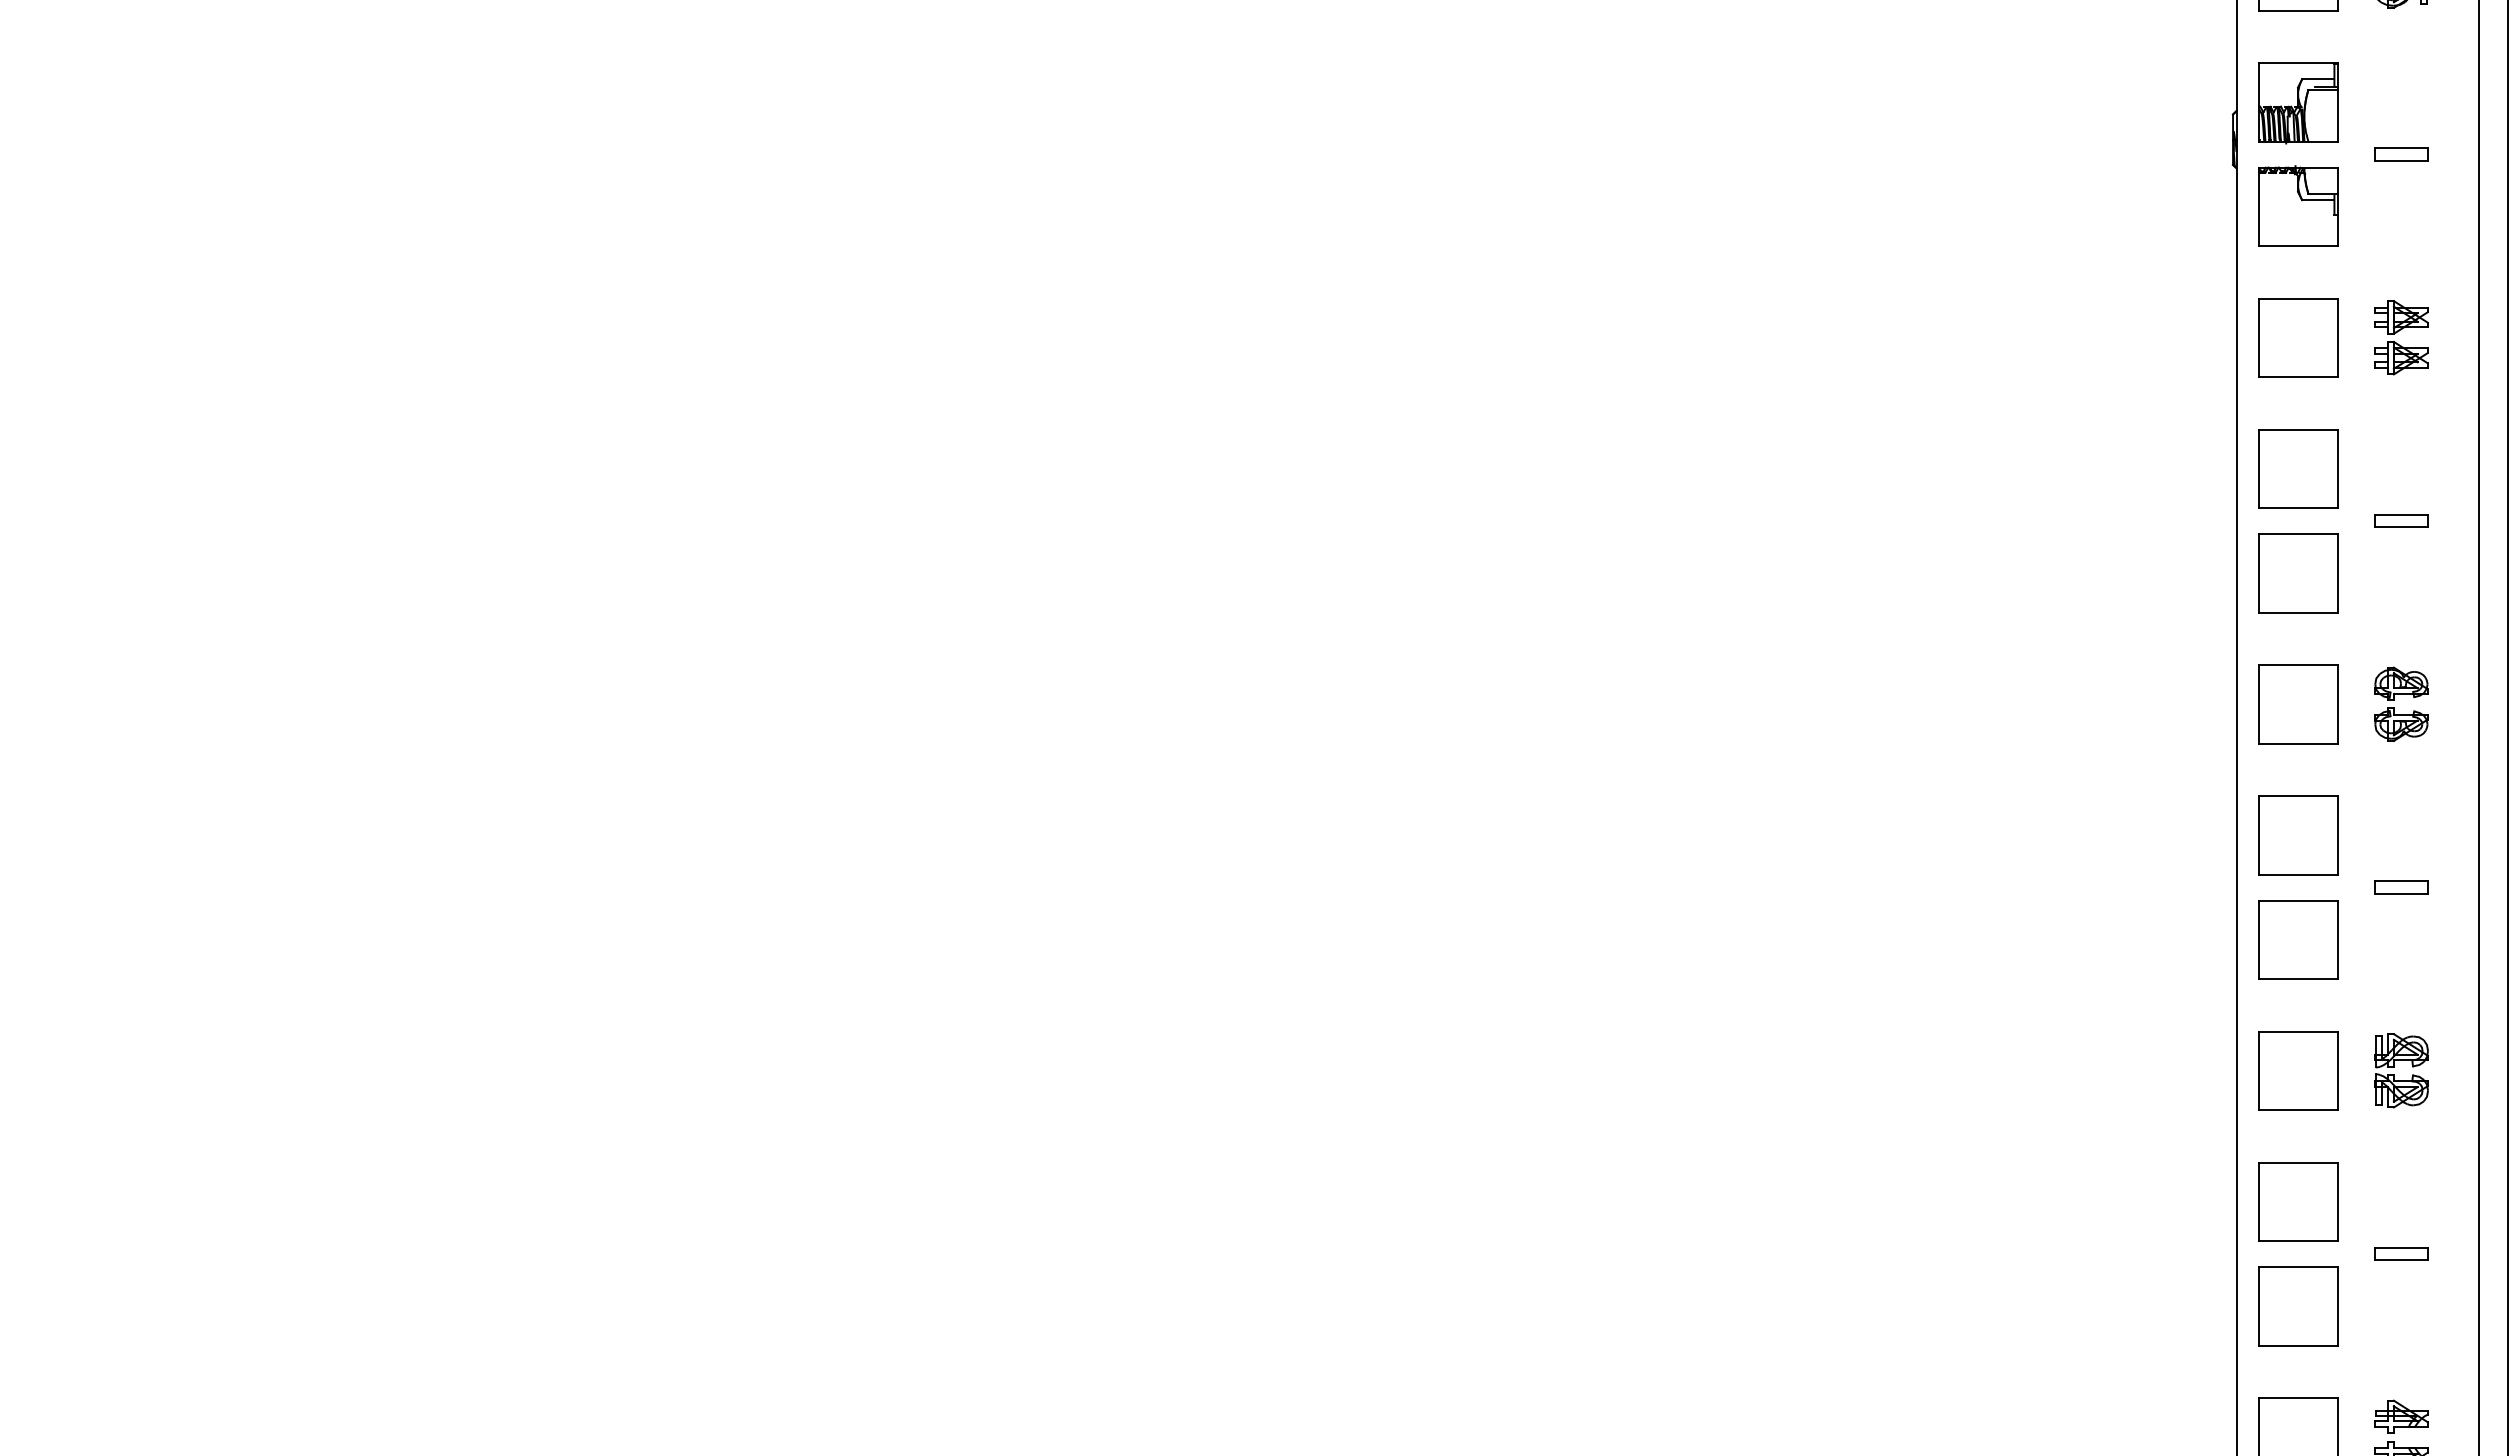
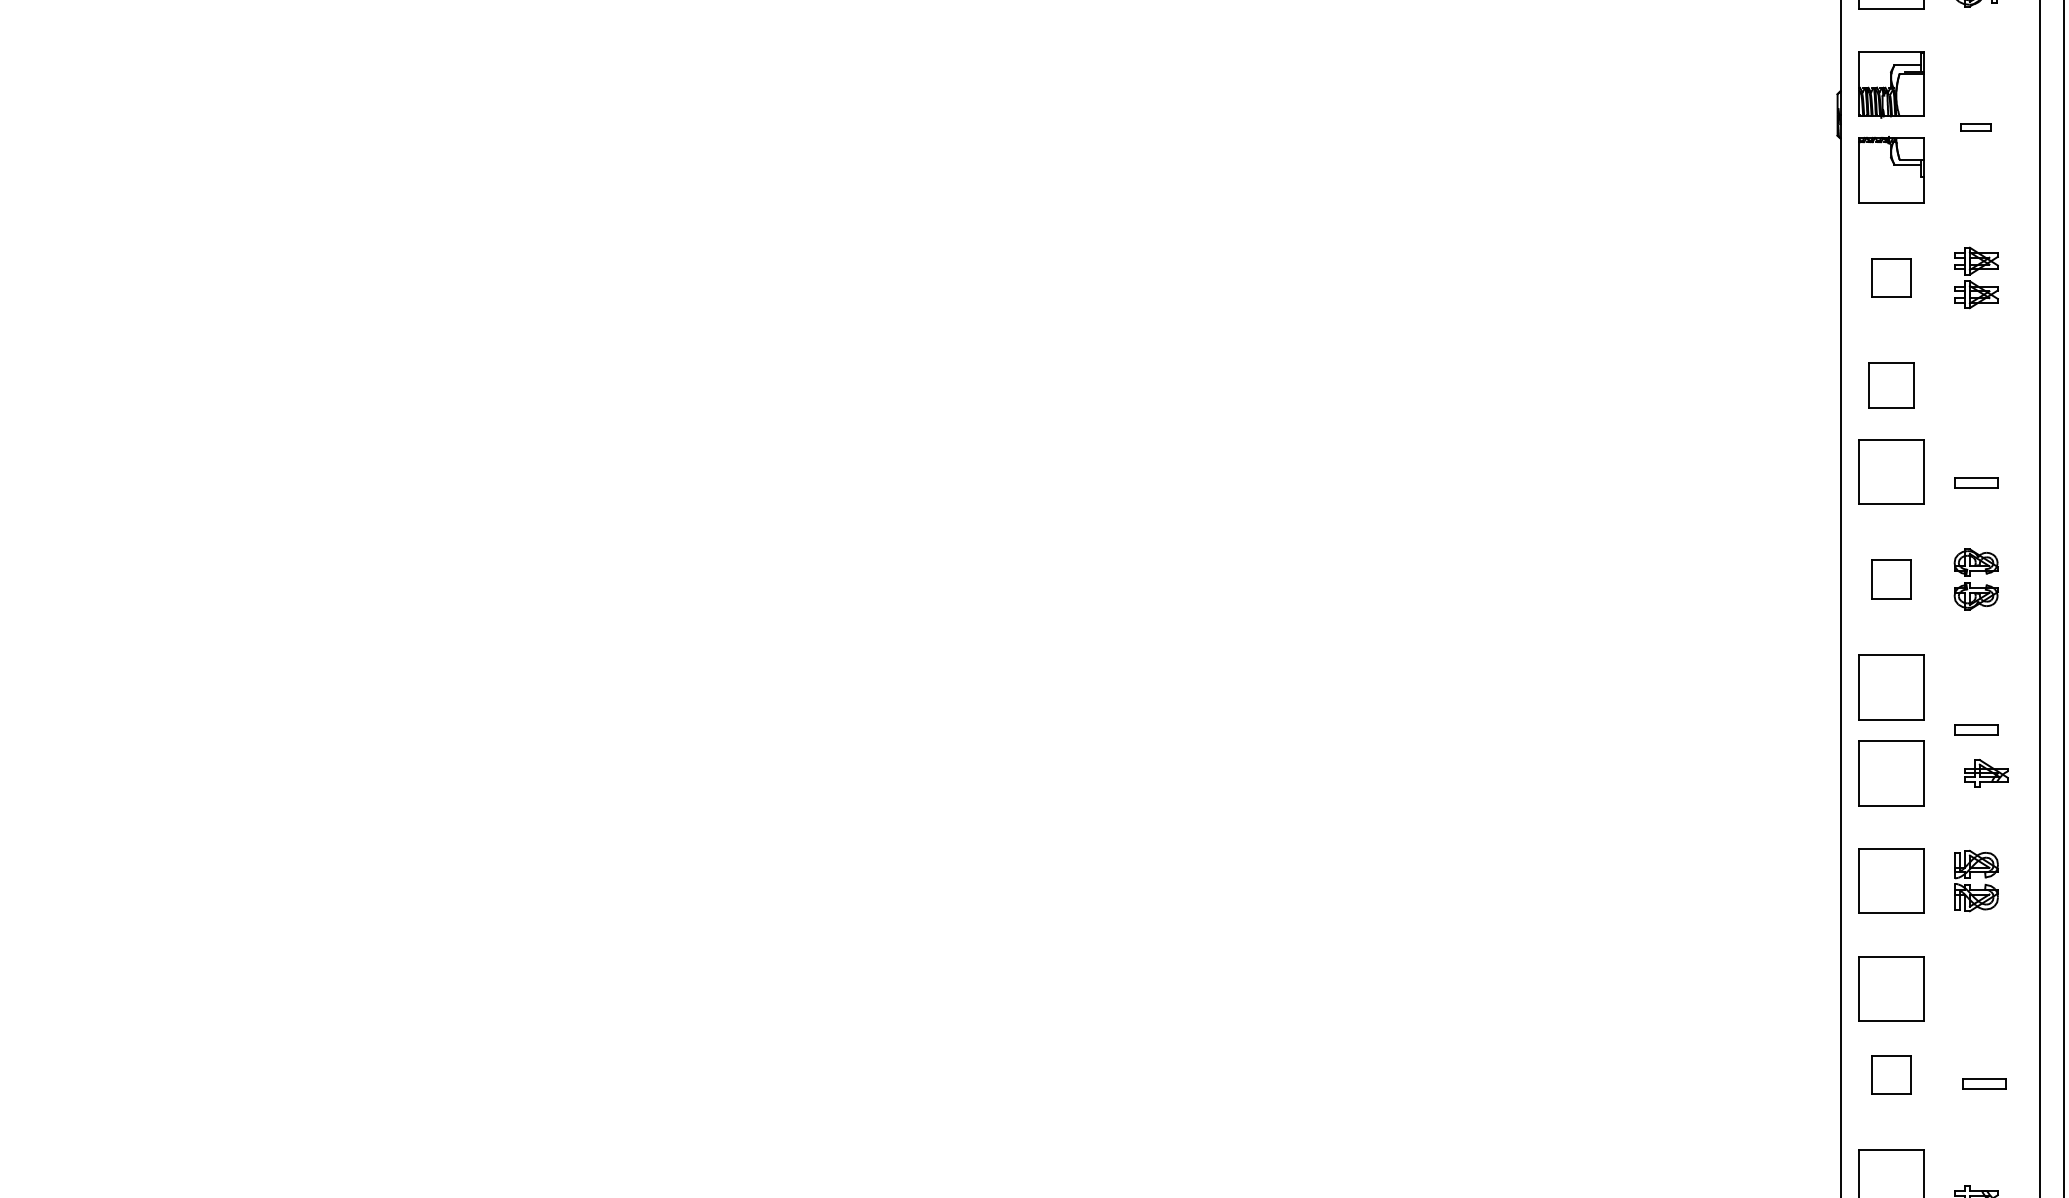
part: (2401, 154) -> (1976, 127), size x0.7
part: (2298, 337) -> (1891, 277), size x0.6
part: (2298, 468) -> (1891, 385), size x0.7
part: (2401, 520) -> (1976, 482), moved
part: (2298, 704) -> (1891, 579), size x0.6
part: (2401, 1253) -> (1984, 1083), moved
part: (2298, 1306) -> (1891, 1074), size x0.6
part: (2401, 1416) -> (1986, 773), moved

